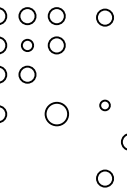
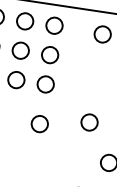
circle: (27, 45) -> (20, 50), size x1.43
circle: (56, 74) -> (45, 84), added
circle: (104, 105) -> (89, 122), size x1.67
circle: (56, 114) -> (39, 124), size x0.71

